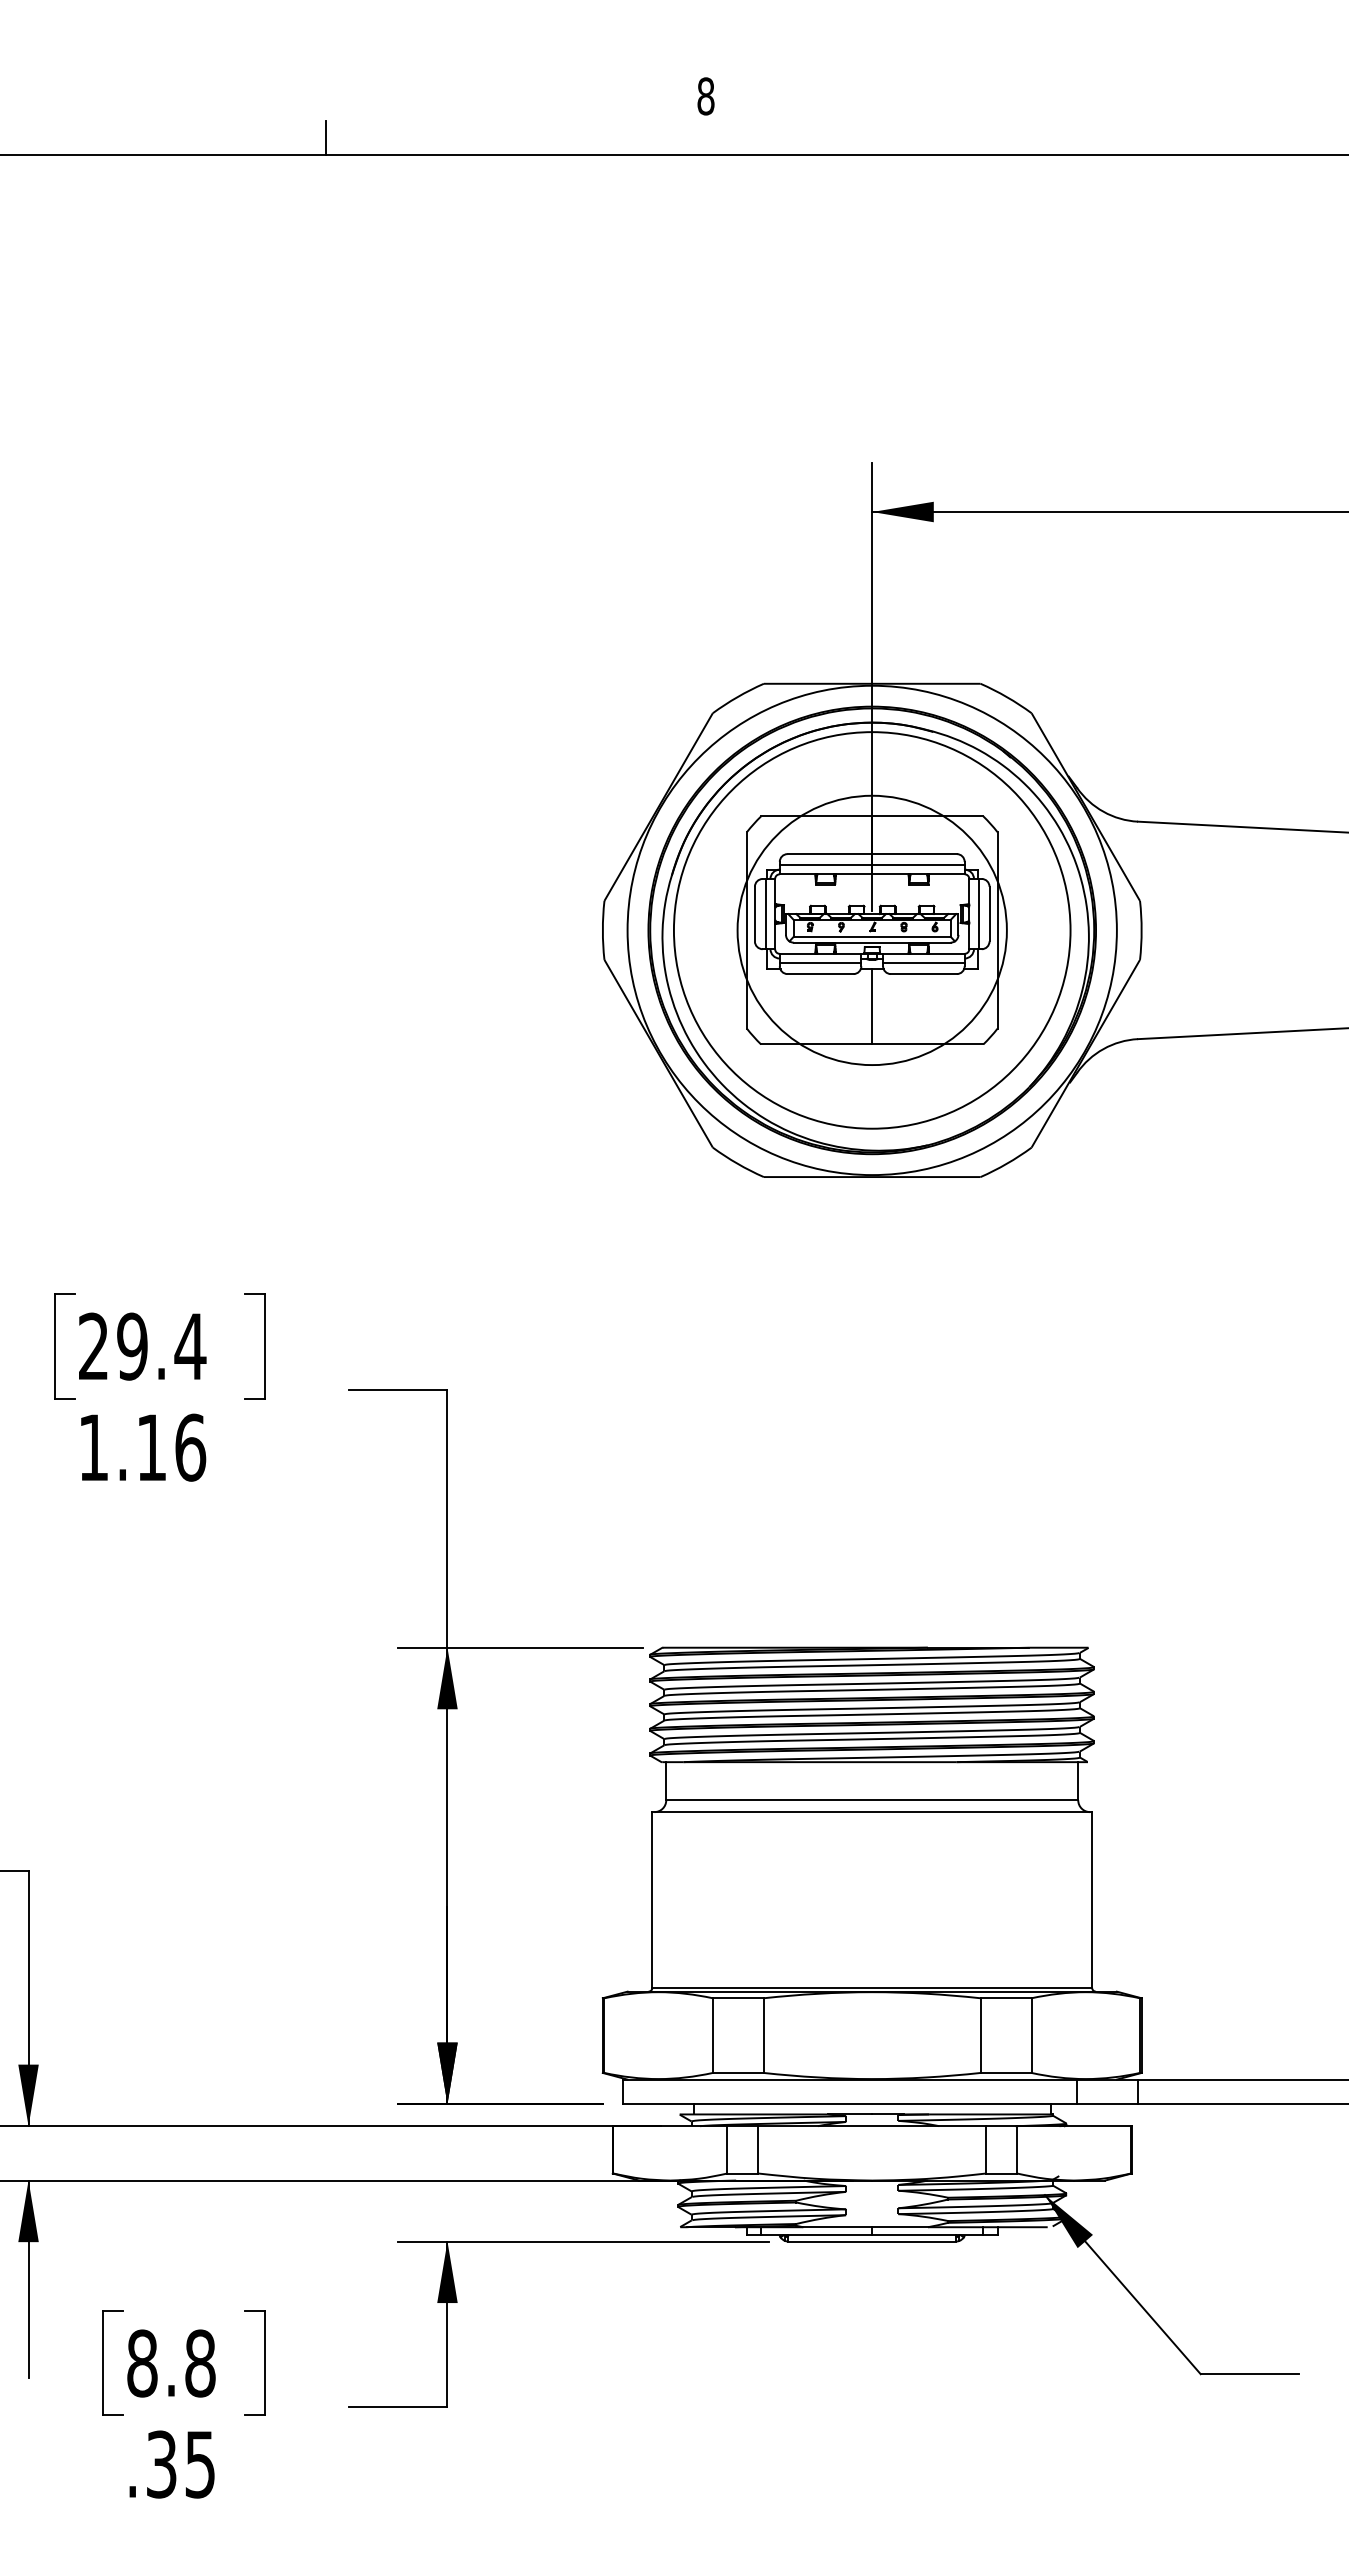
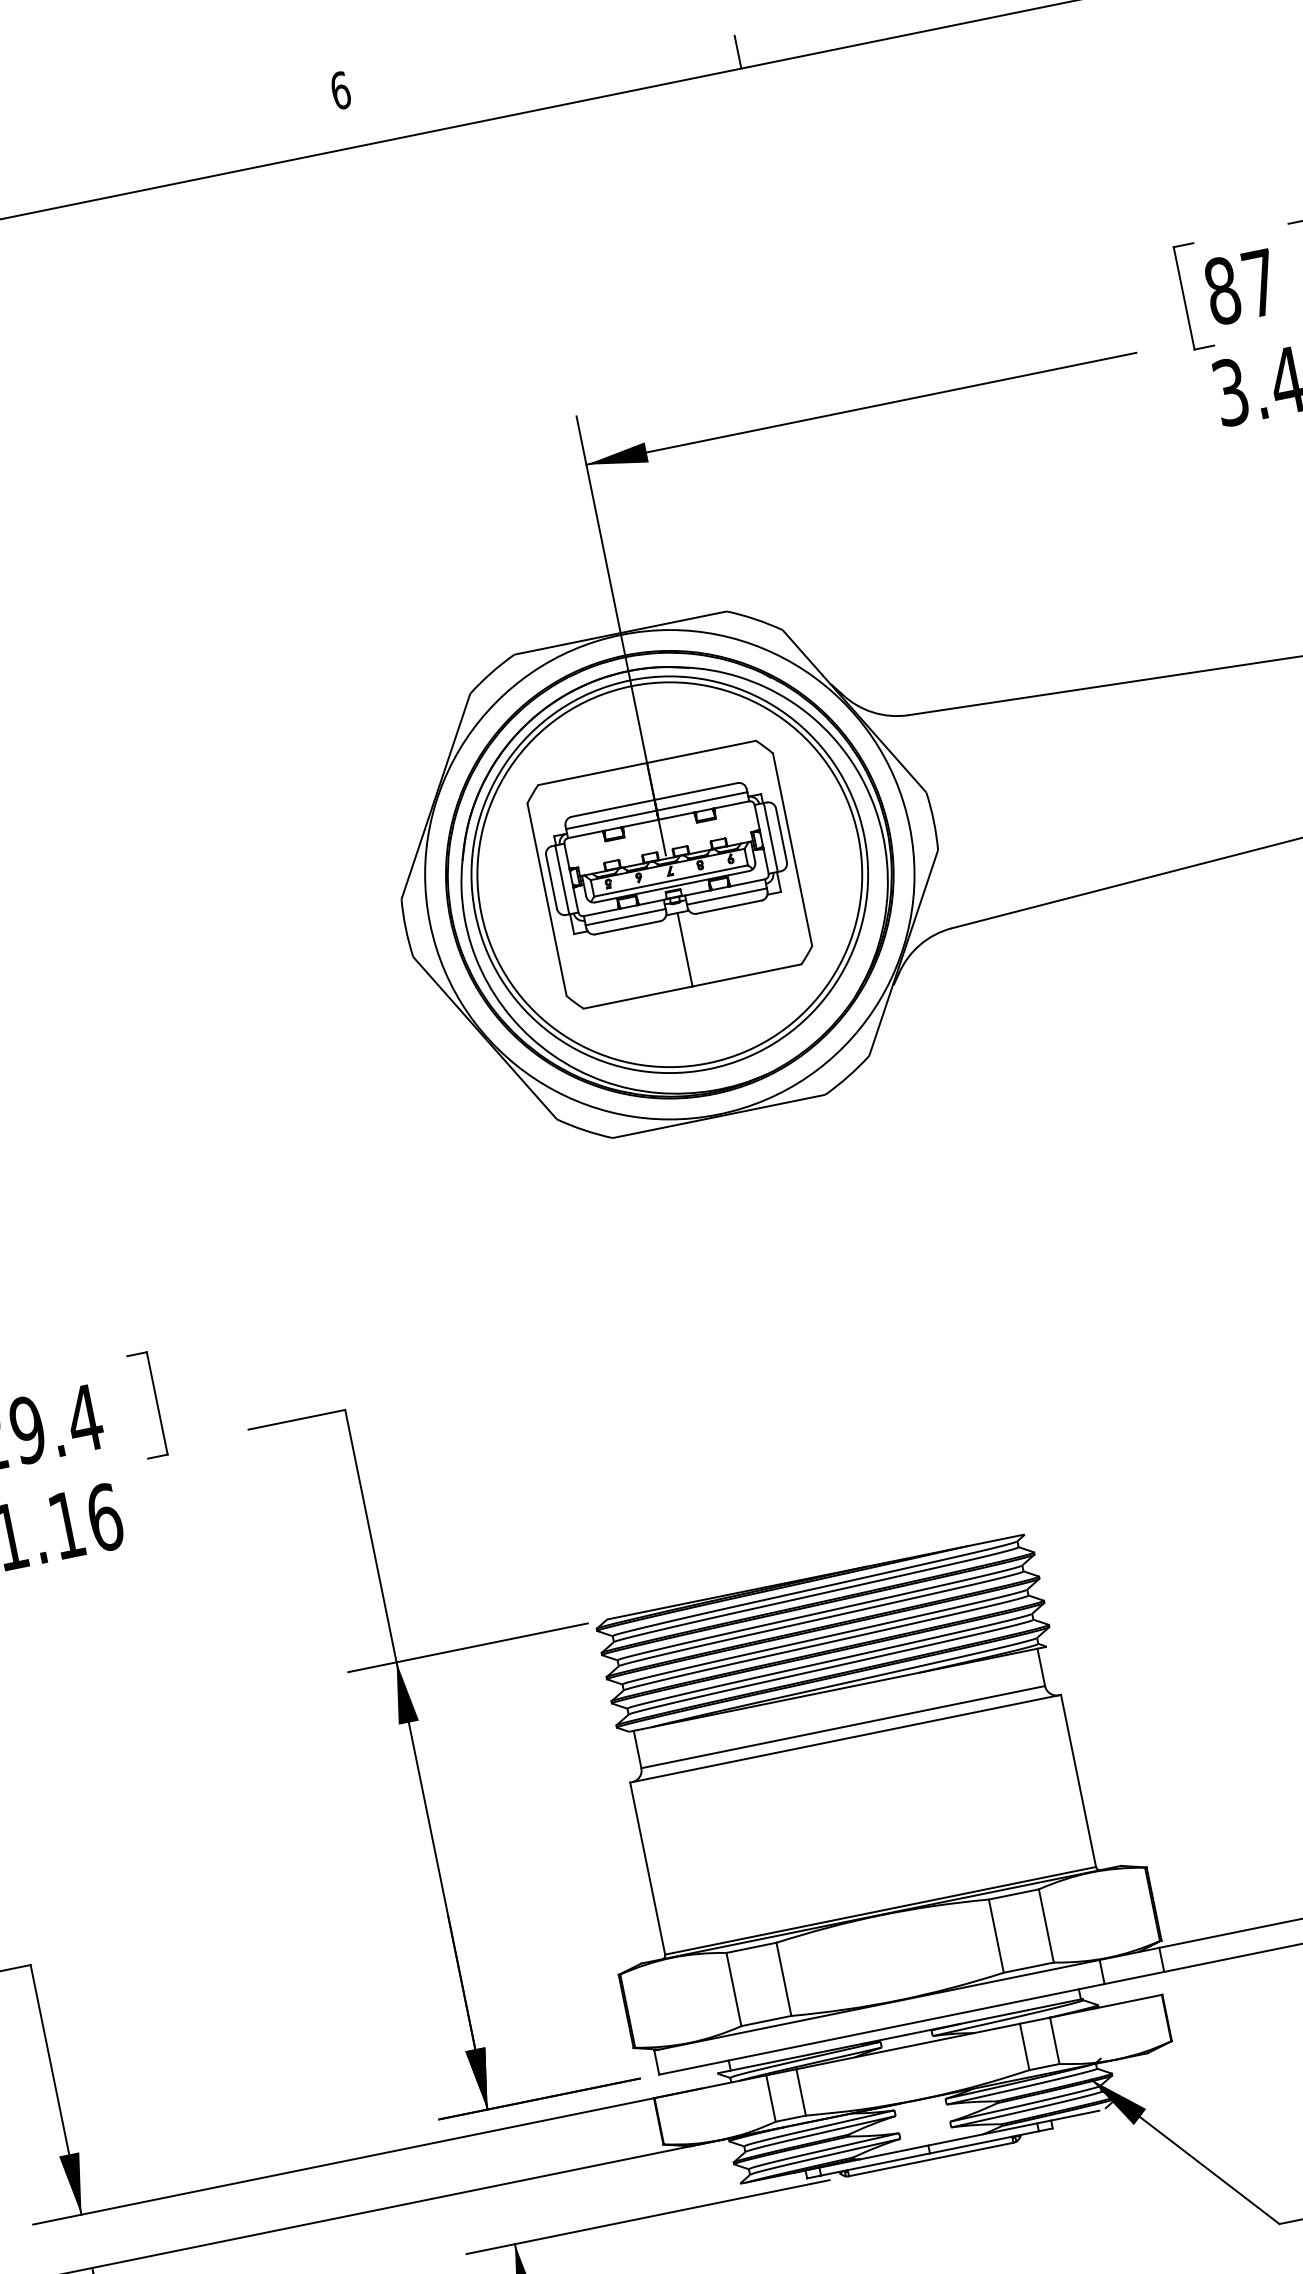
text: (705, 96) -> (340, 90), 8 -> 6
line: (1103, 137) -> (738, 51), added
circle: (871, 930) -> (669, 874), size x1.43

